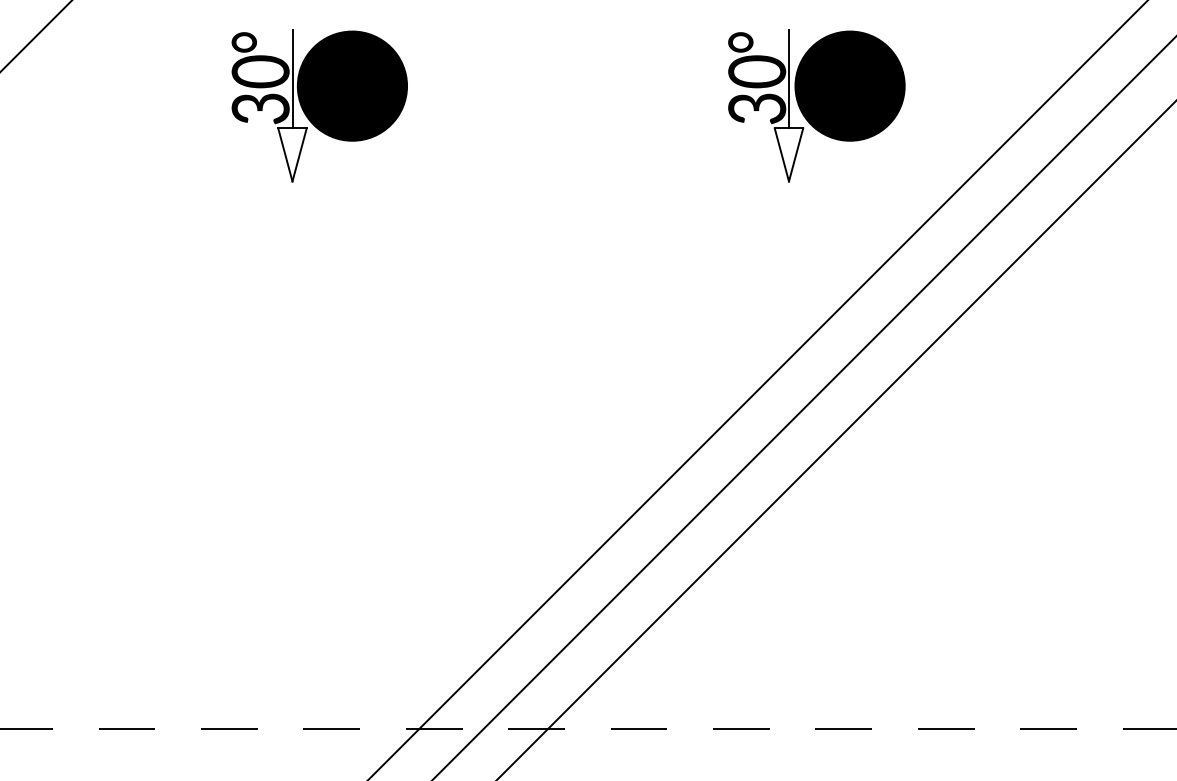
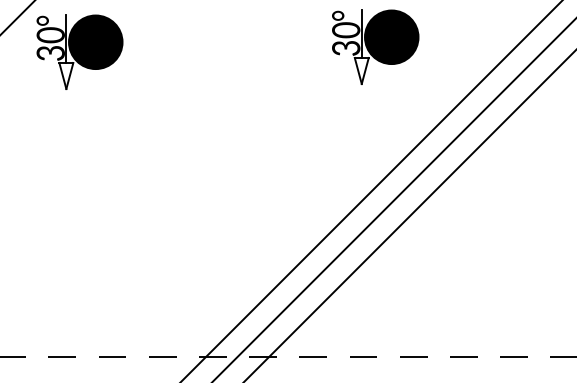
part: (319, 104) -> (79, 51), moved
part: (816, 104) -> (375, 46), moved

